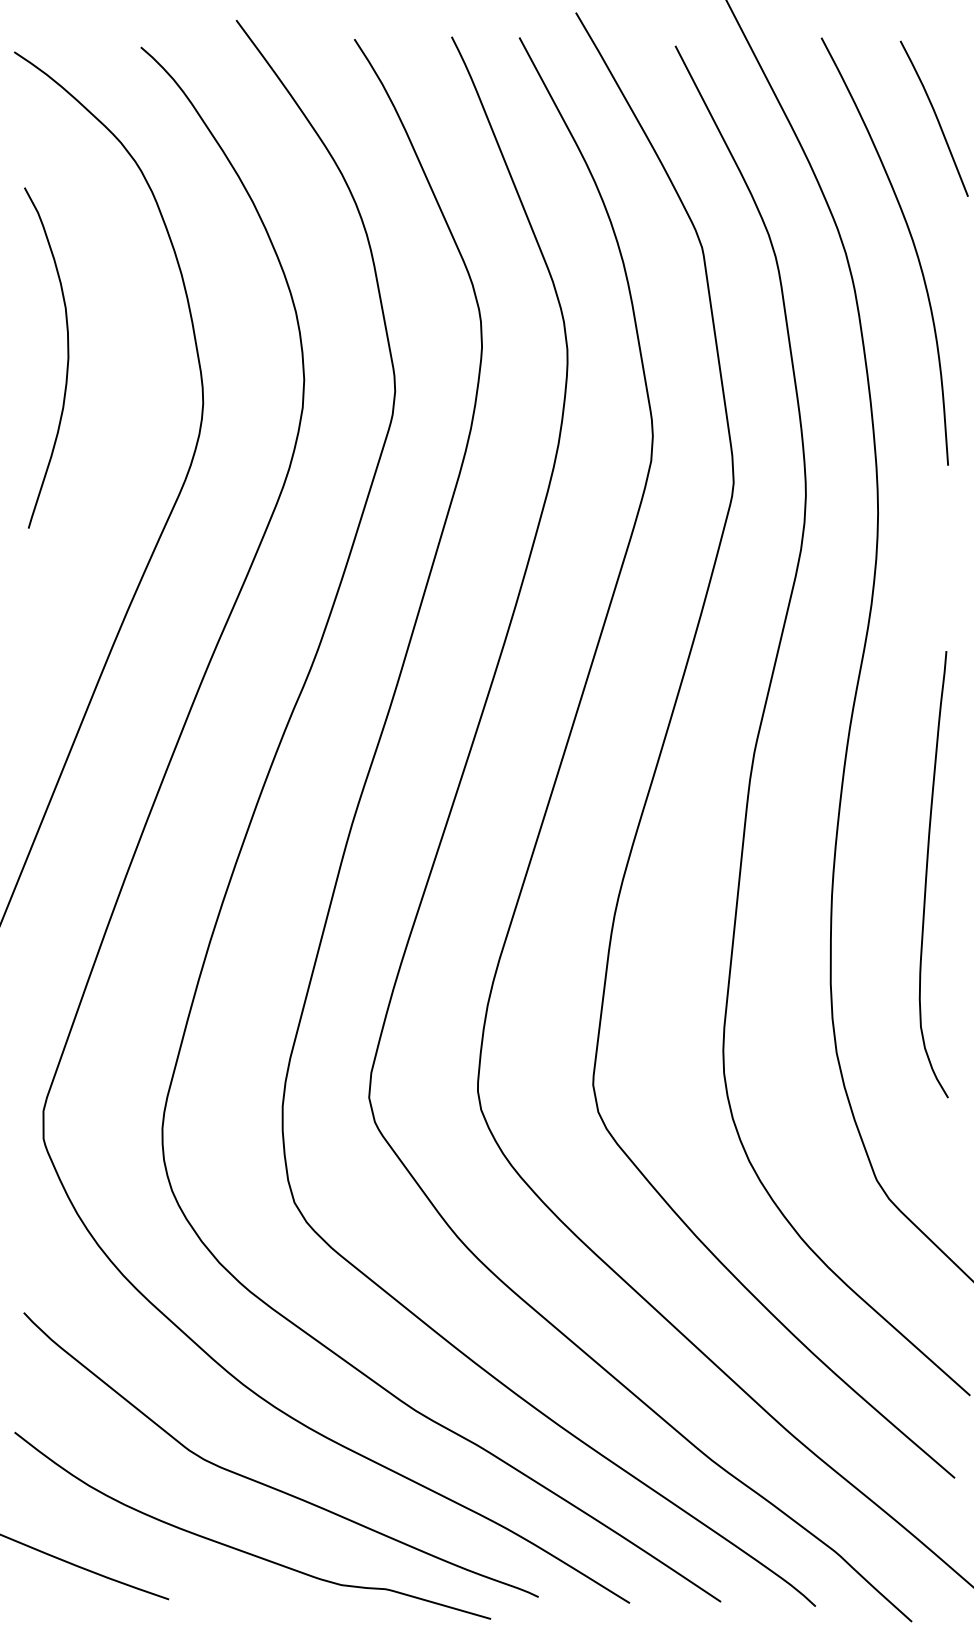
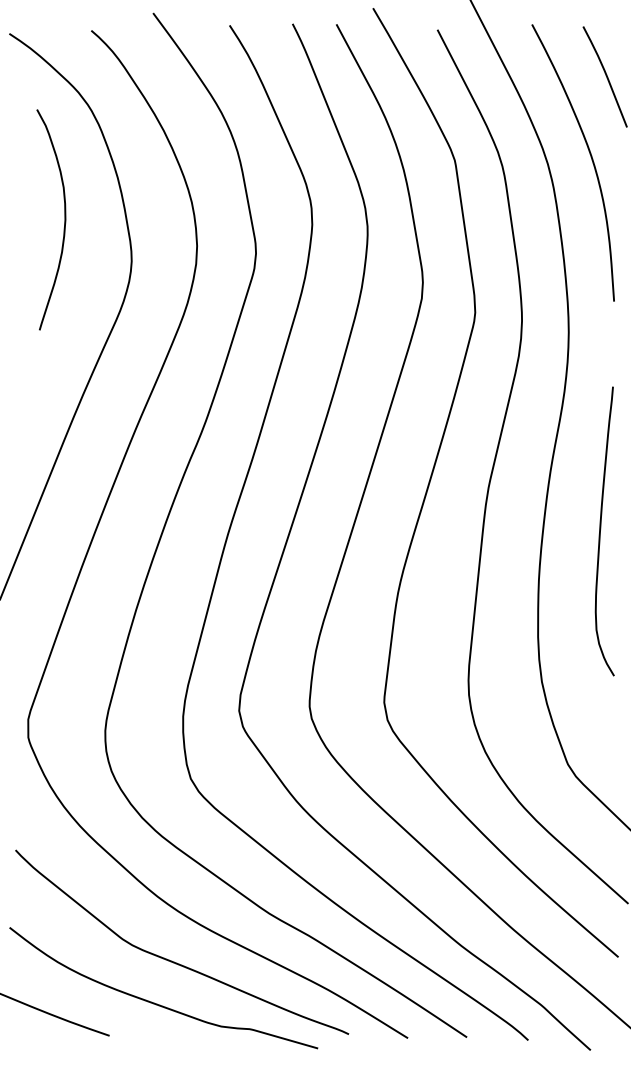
curve: (66, 357) -> (64, 219), moved
curve: (928, 871) -> (601, 529), moved

